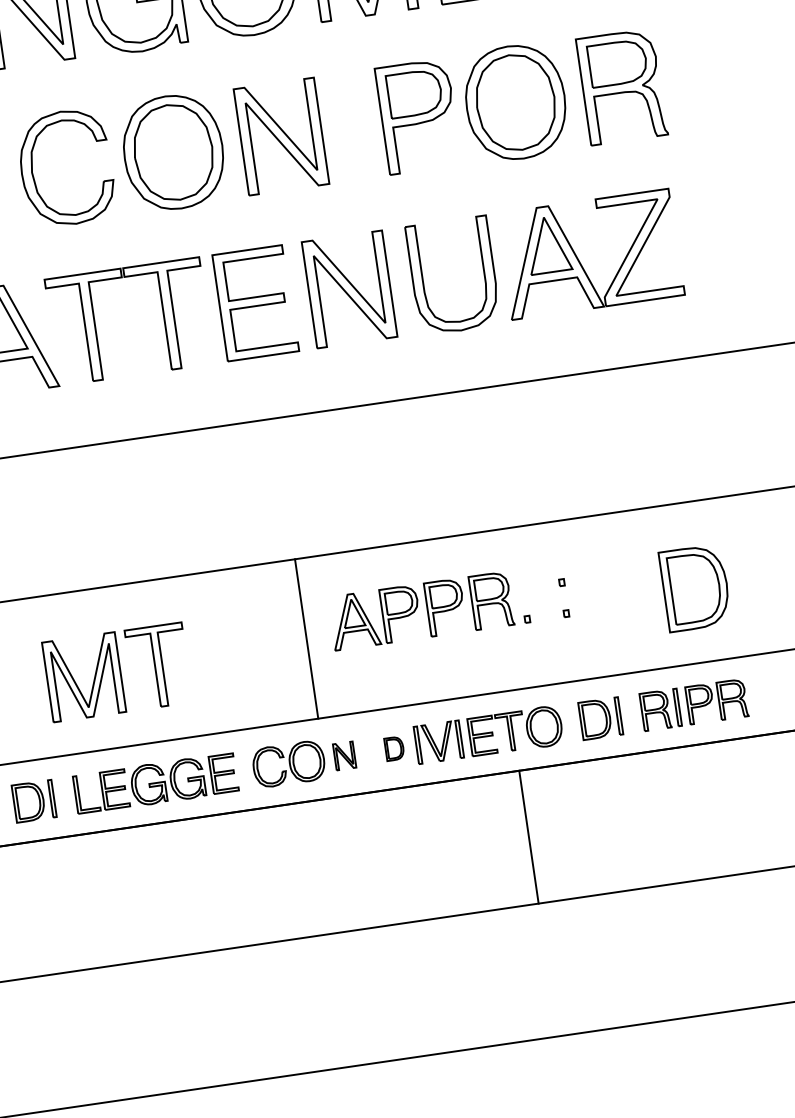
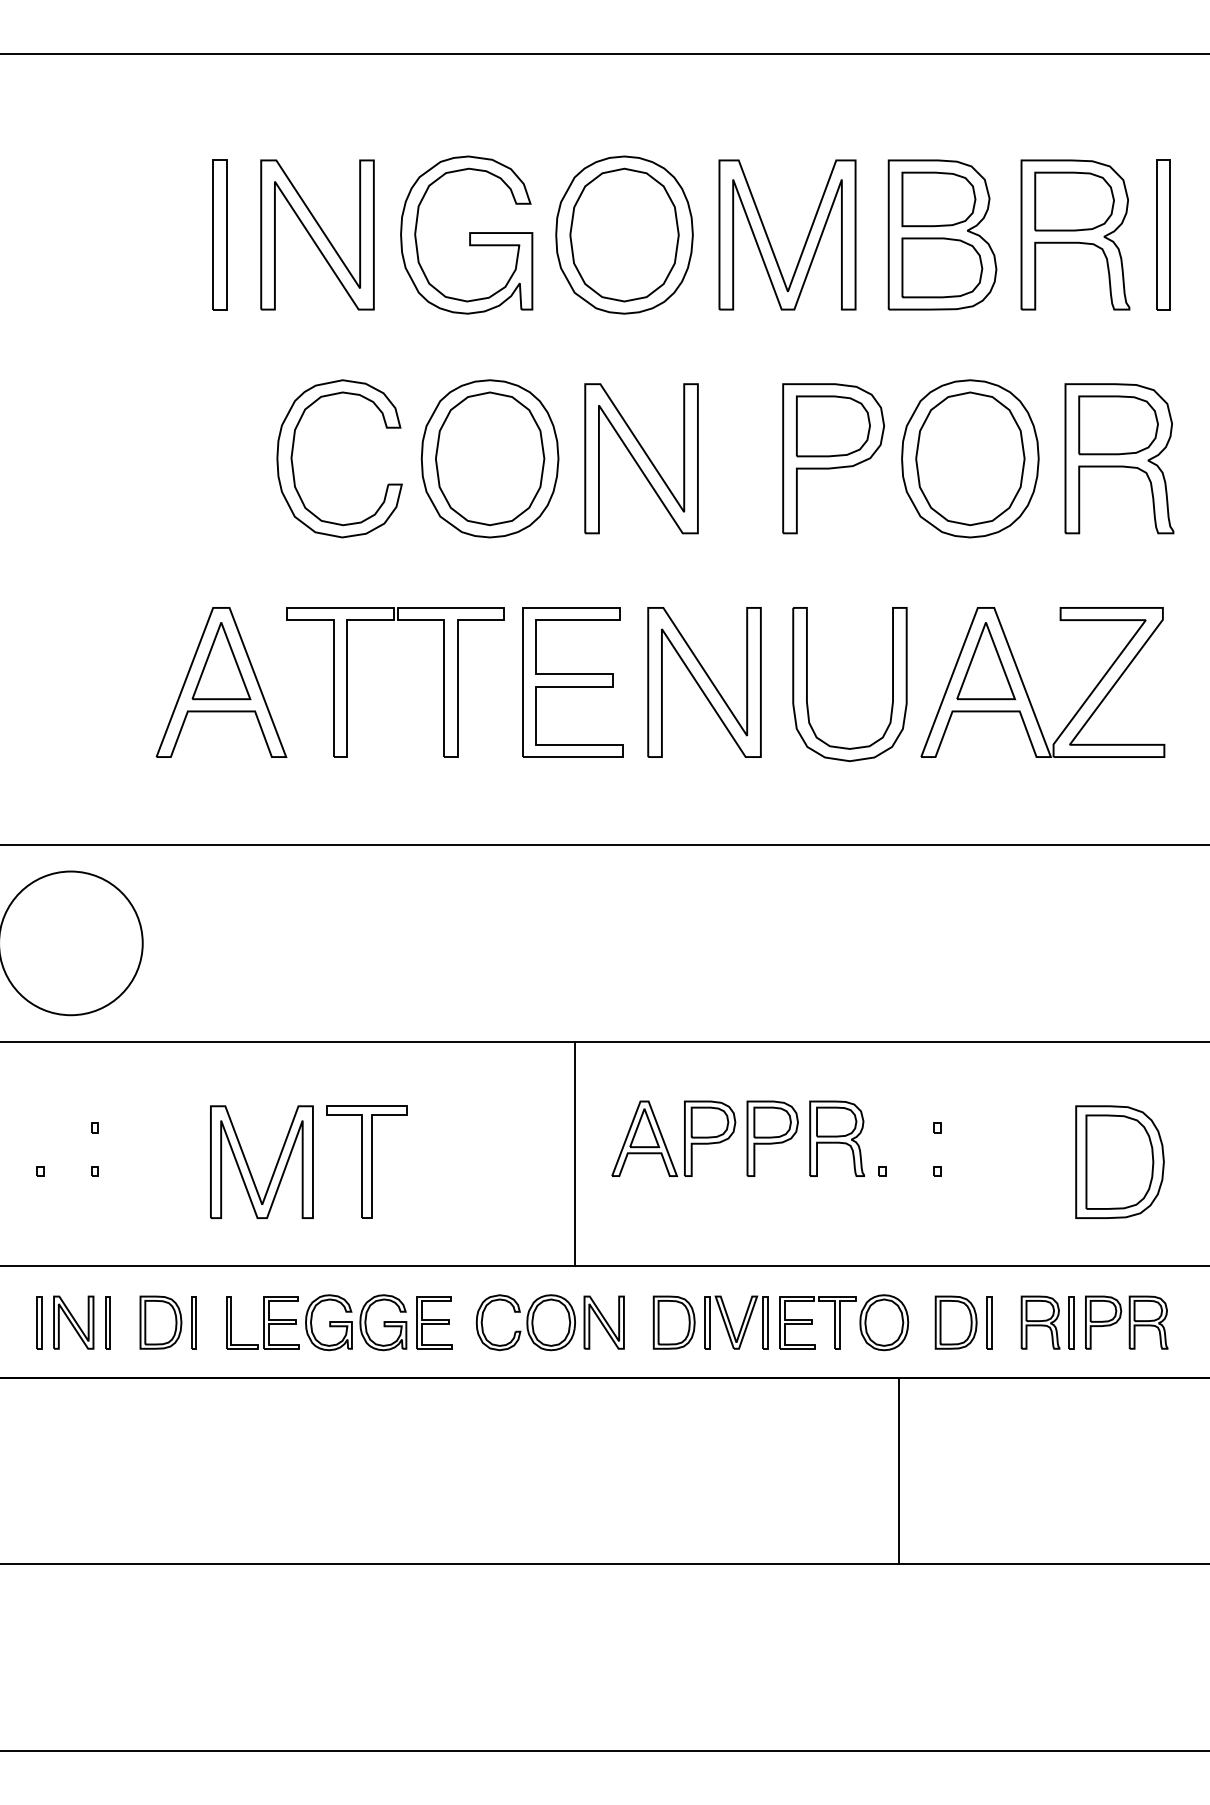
part: (394, 748) -> (673, 1322), size x1.67
part: (344, 755) -> (603, 1322), size x1.43
line: (529, 836) -> (899, 1470), moved

